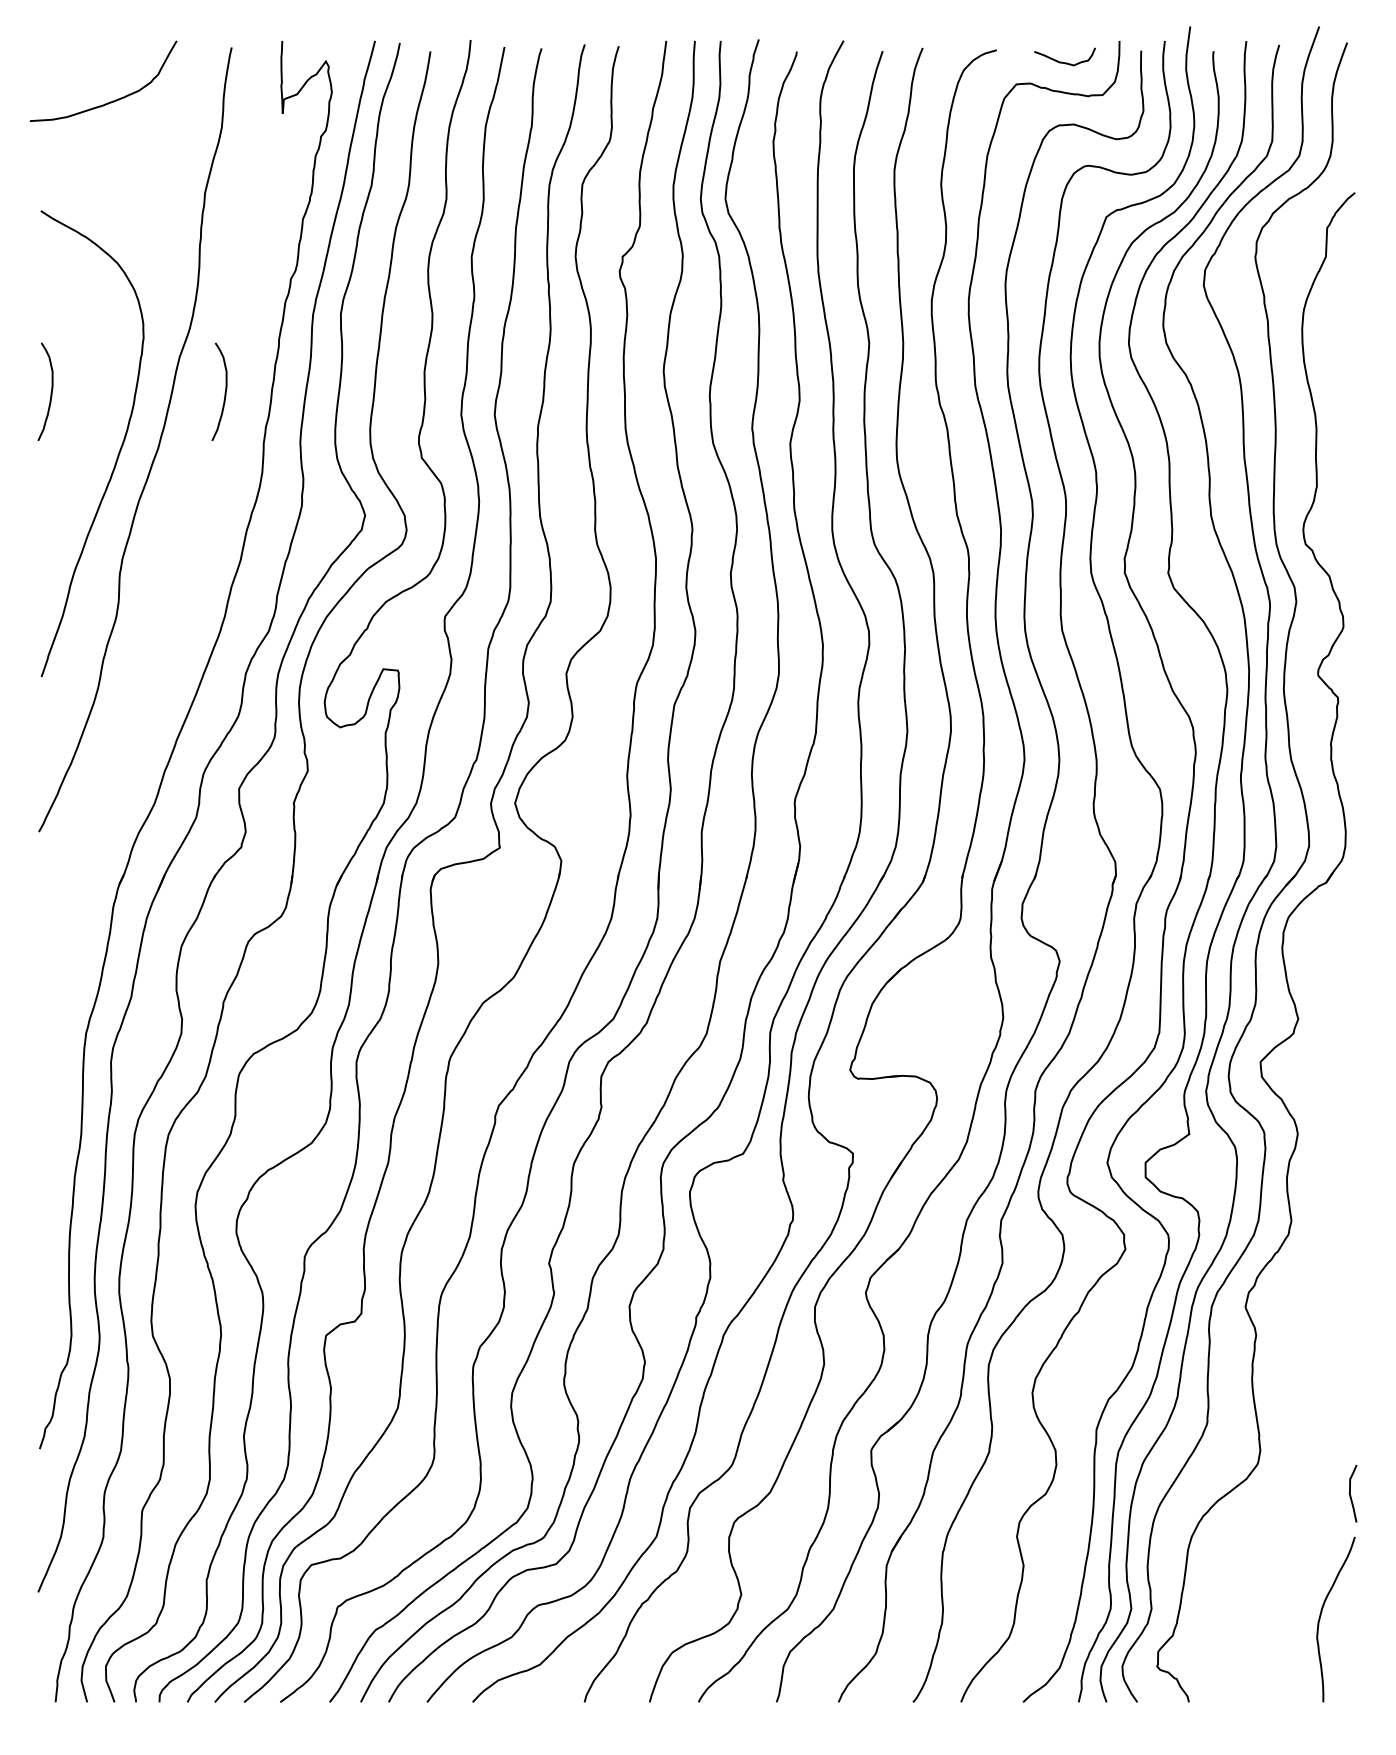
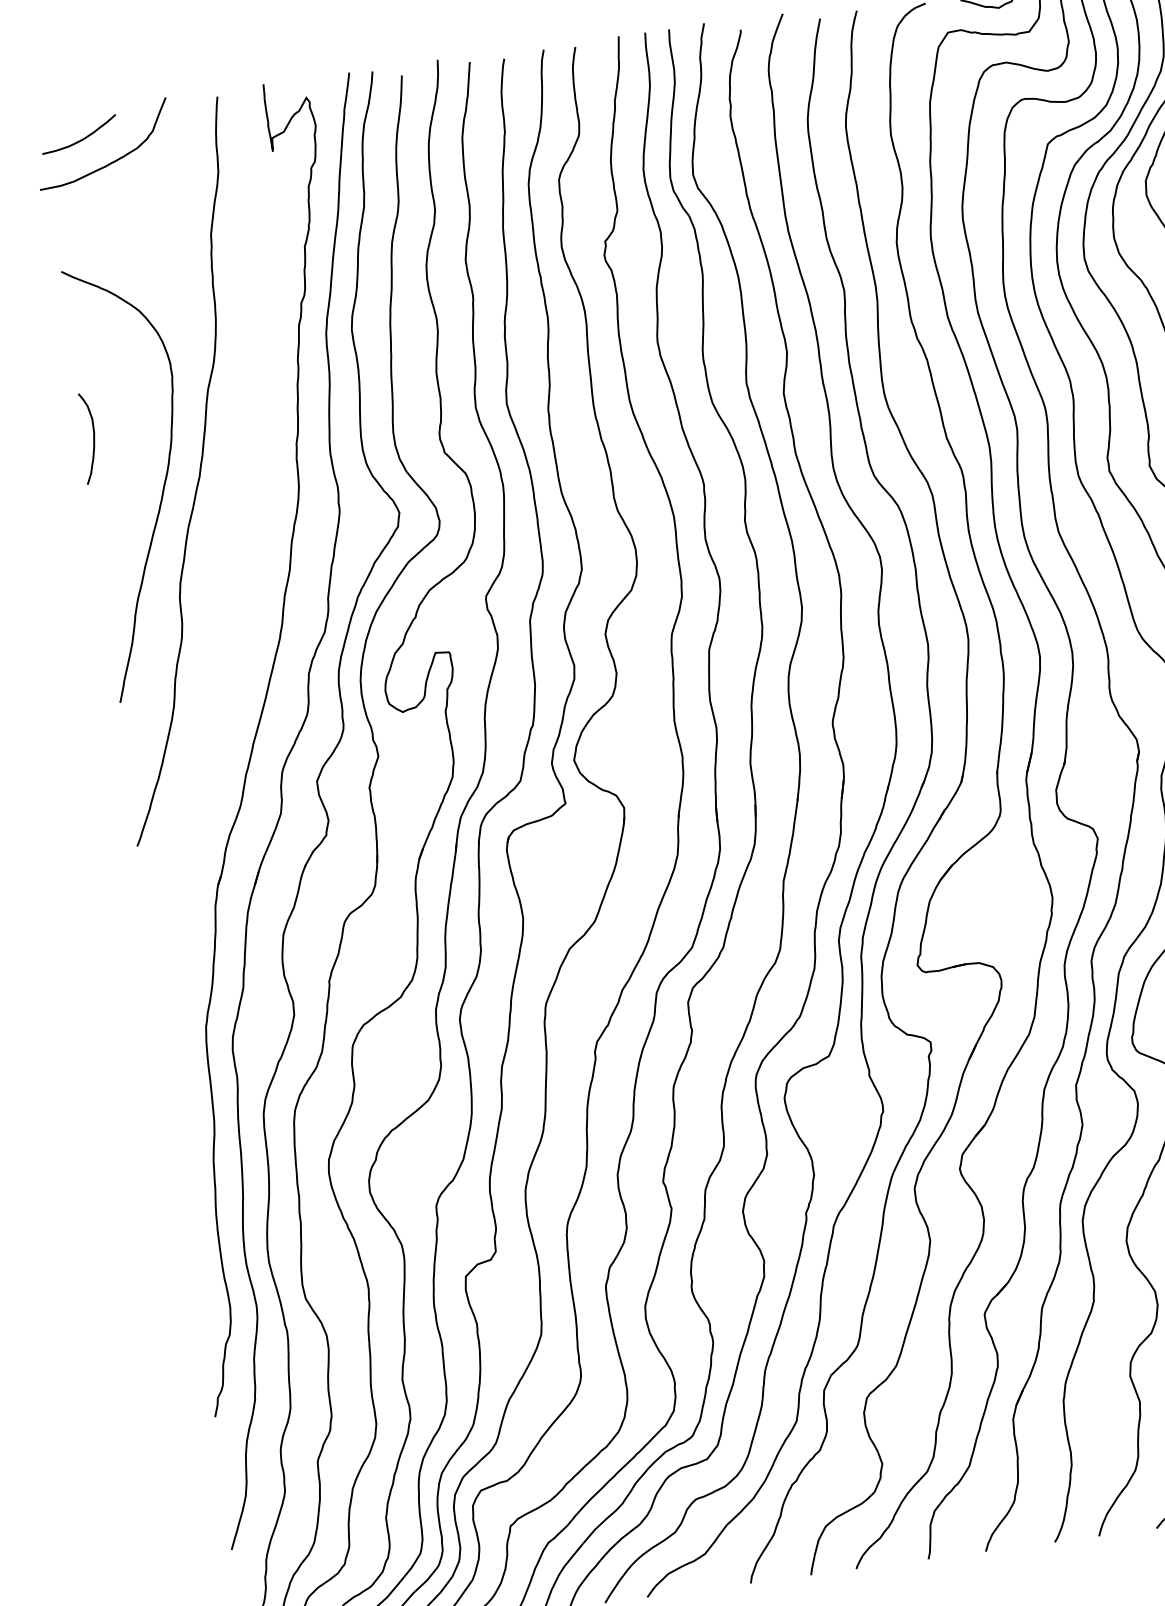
curve: (82, 72) -> (82, 138), added
curve: (224, 392) -> (253, 416), removed

